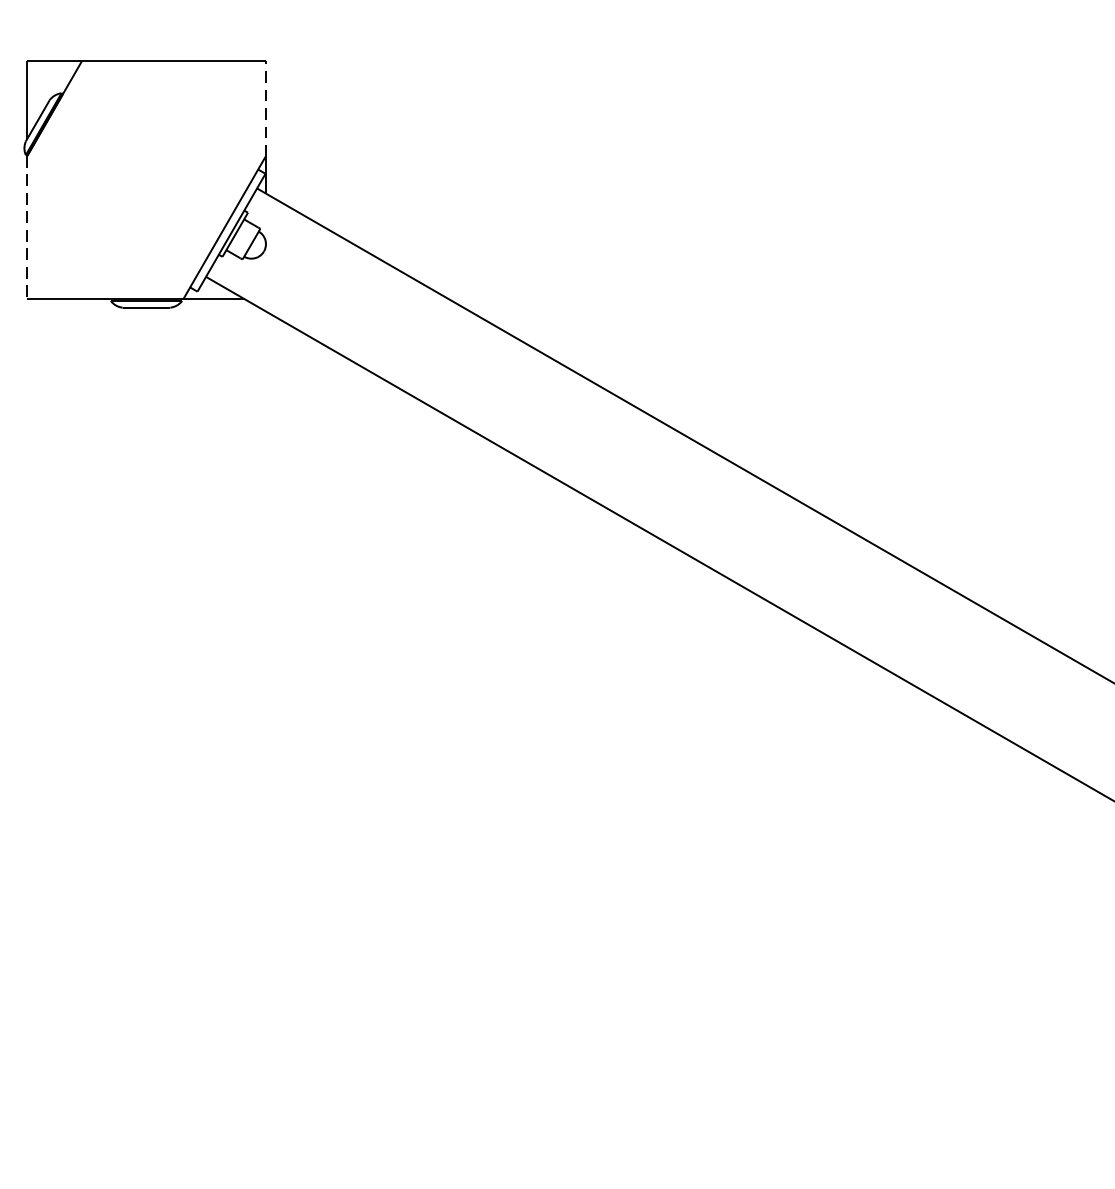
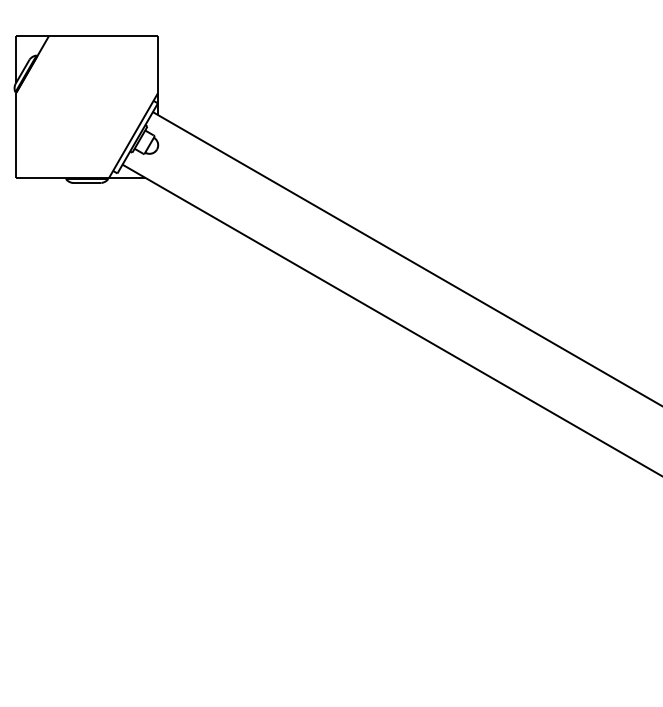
line: (264, 108) -> (157, 64), dashed -> solid
line: (27, 227) -> (16, 135), dashed -> solid

